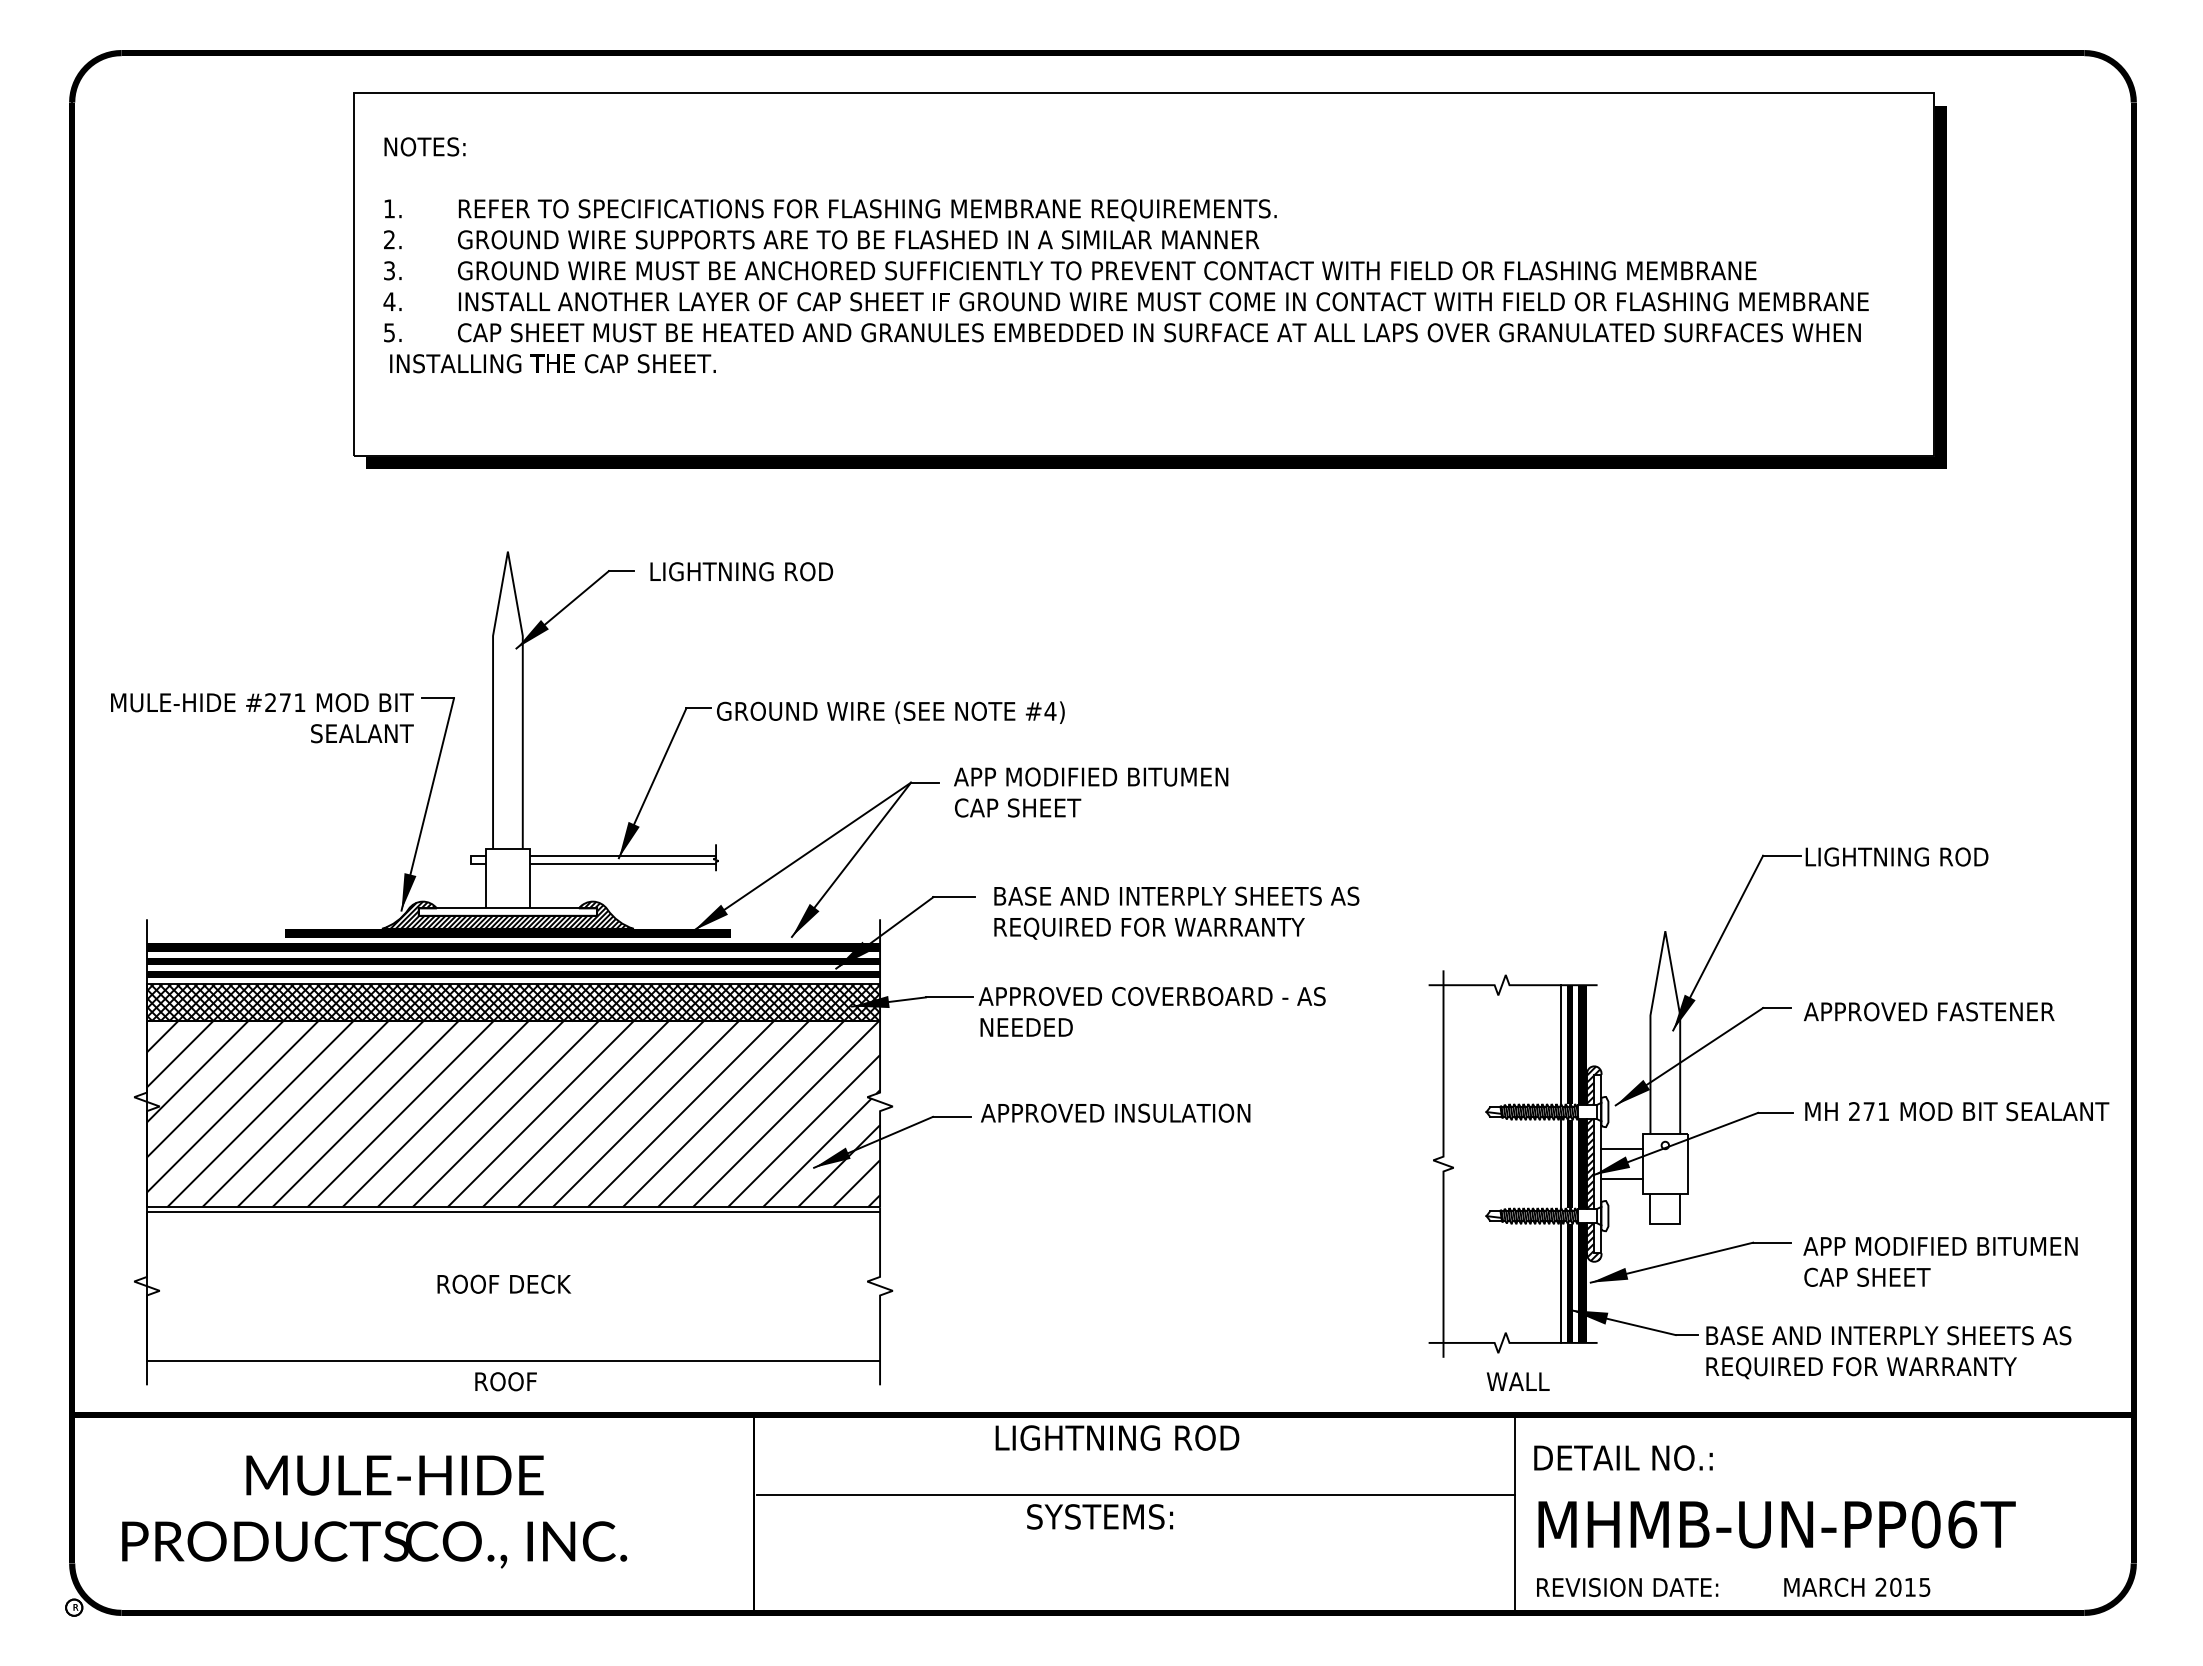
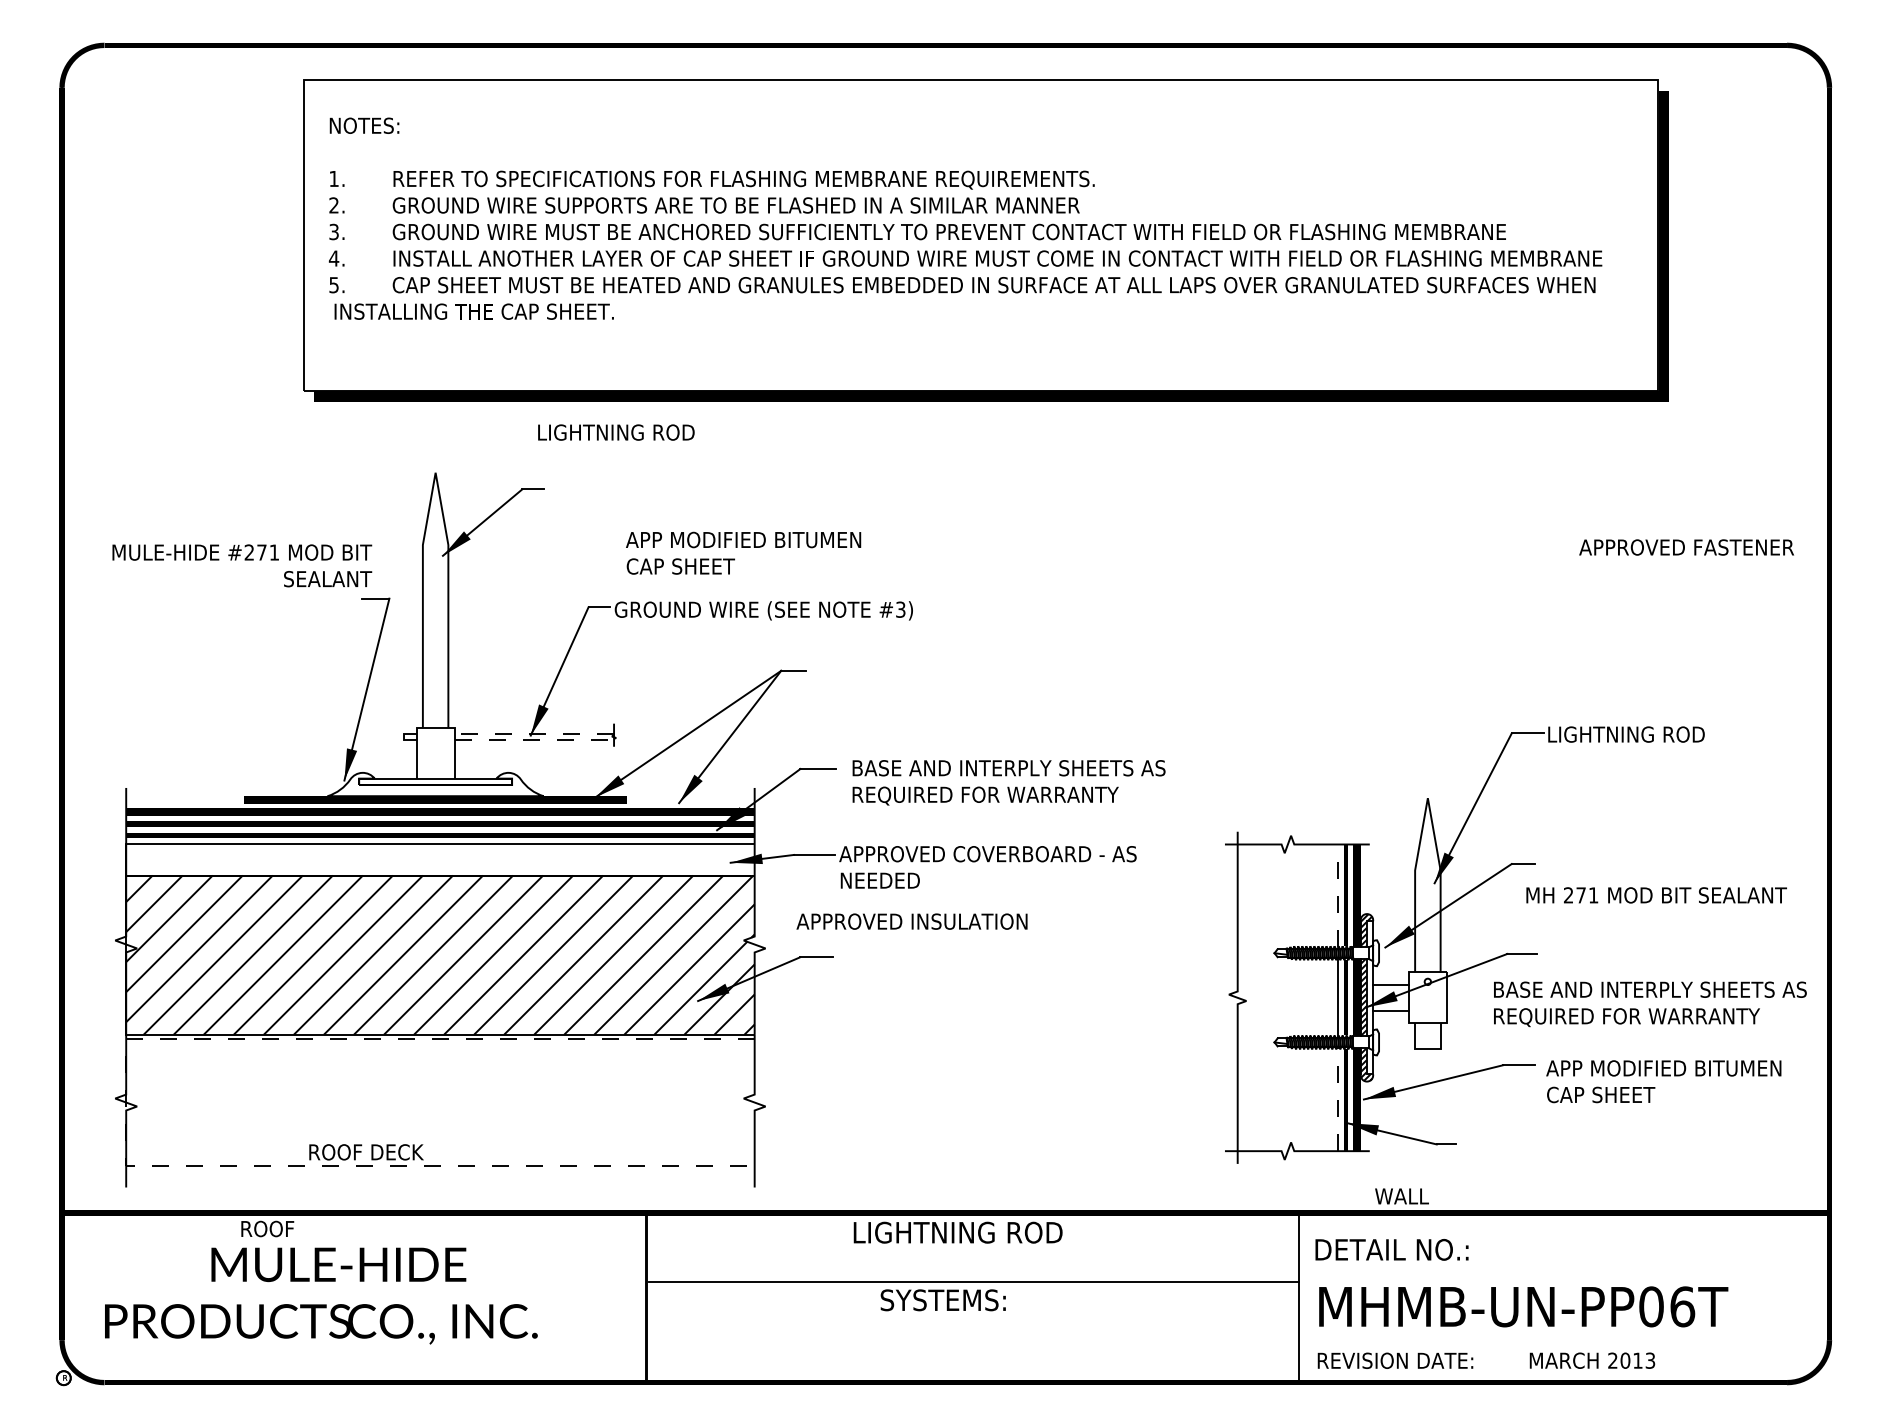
text: (741, 571) -> (616, 432), moved
text: (1050, 710) -> (900, 608), #4) -> #3)
text: (262, 718) -> (242, 566), moved
text: (1091, 792) -> (743, 553), moved
line: (623, 856) -> (534, 734), solid -> dashed
line: (623, 863) -> (534, 740), solid -> dashed
hatch: (508, 914) -> (436, 783), removed
hatch: (513, 1002) -> (440, 859), removed
text: (1928, 1011) -> (1686, 547), moved
line: (1560, 1044) -> (1338, 895), solid -> dashed
text: (1957, 1111) -> (1656, 895), moved
text: (1115, 1112) -> (911, 921), moved
line: (1560, 1282) -> (1338, 1099), solid -> dashed
text: (504, 1283) -> (366, 1151), moved
line: (146, 1286) -> (125, 1102), solid -> dashed
text: (1888, 1352) -> (1650, 1004), moved
text: (505, 1381) -> (267, 1228), moved
text: (1517, 1381) -> (1401, 1196), moved
text: (1925, 1586) -> (1650, 1359), 2015 -> 2013

